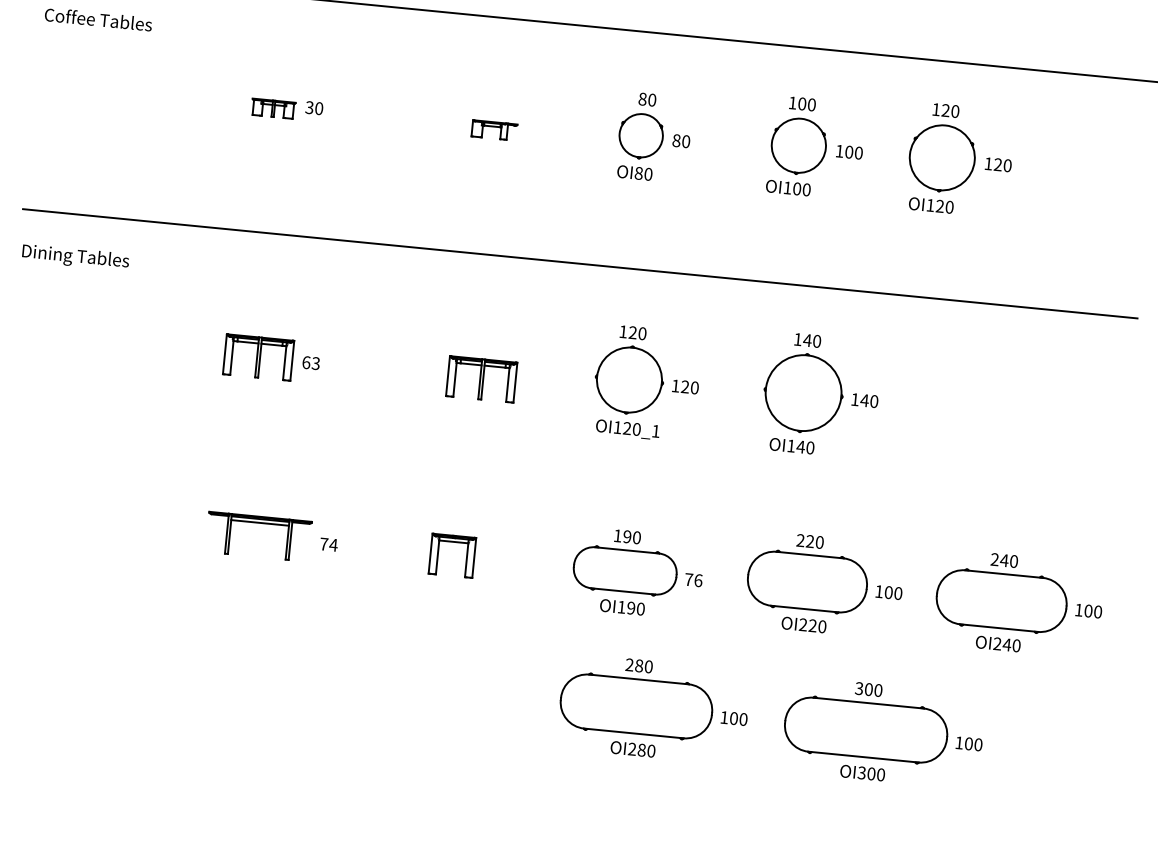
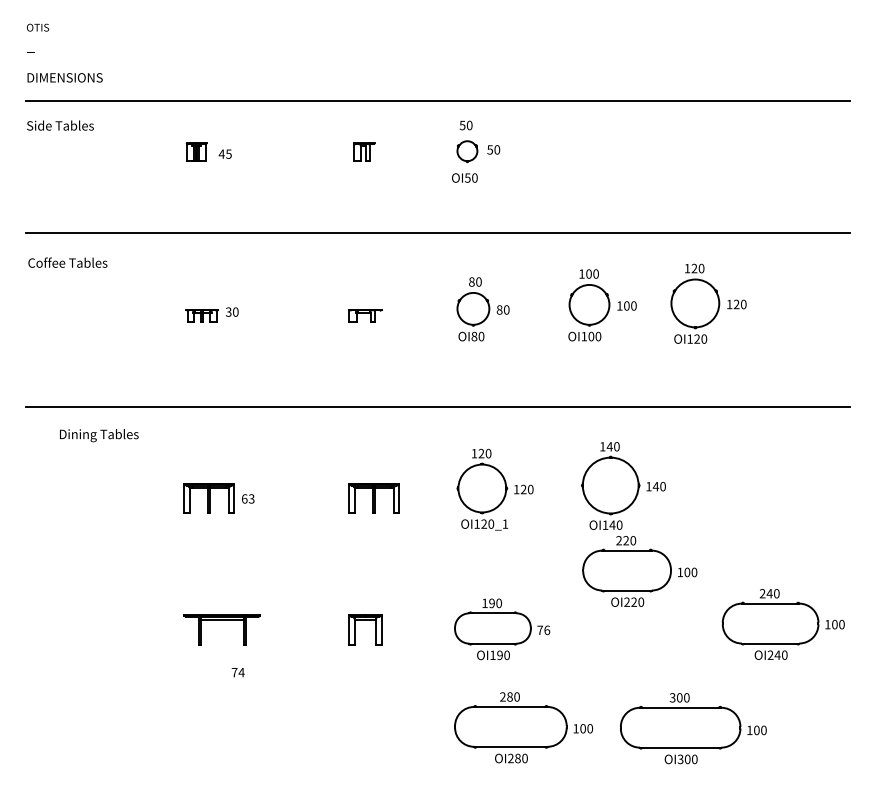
text: (76, 257) -> (99, 435), moved
text: (327, 544) -> (237, 672), moved
part: (824, 584) -> (639, 571), moved

